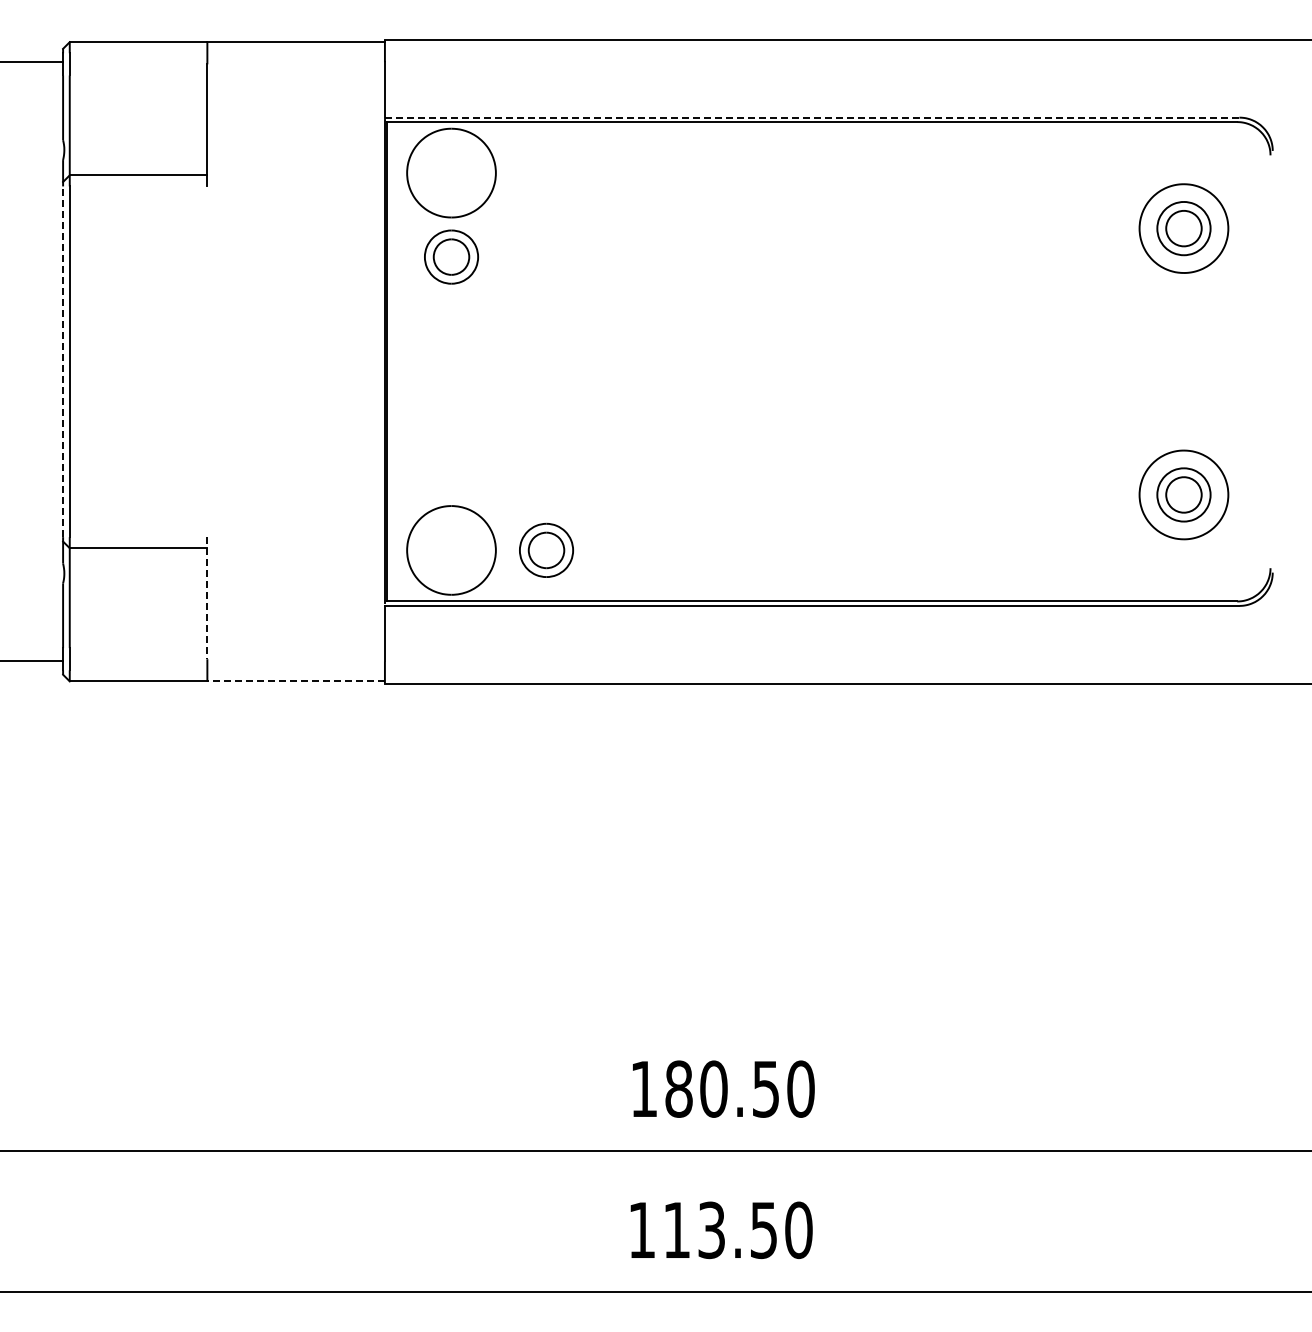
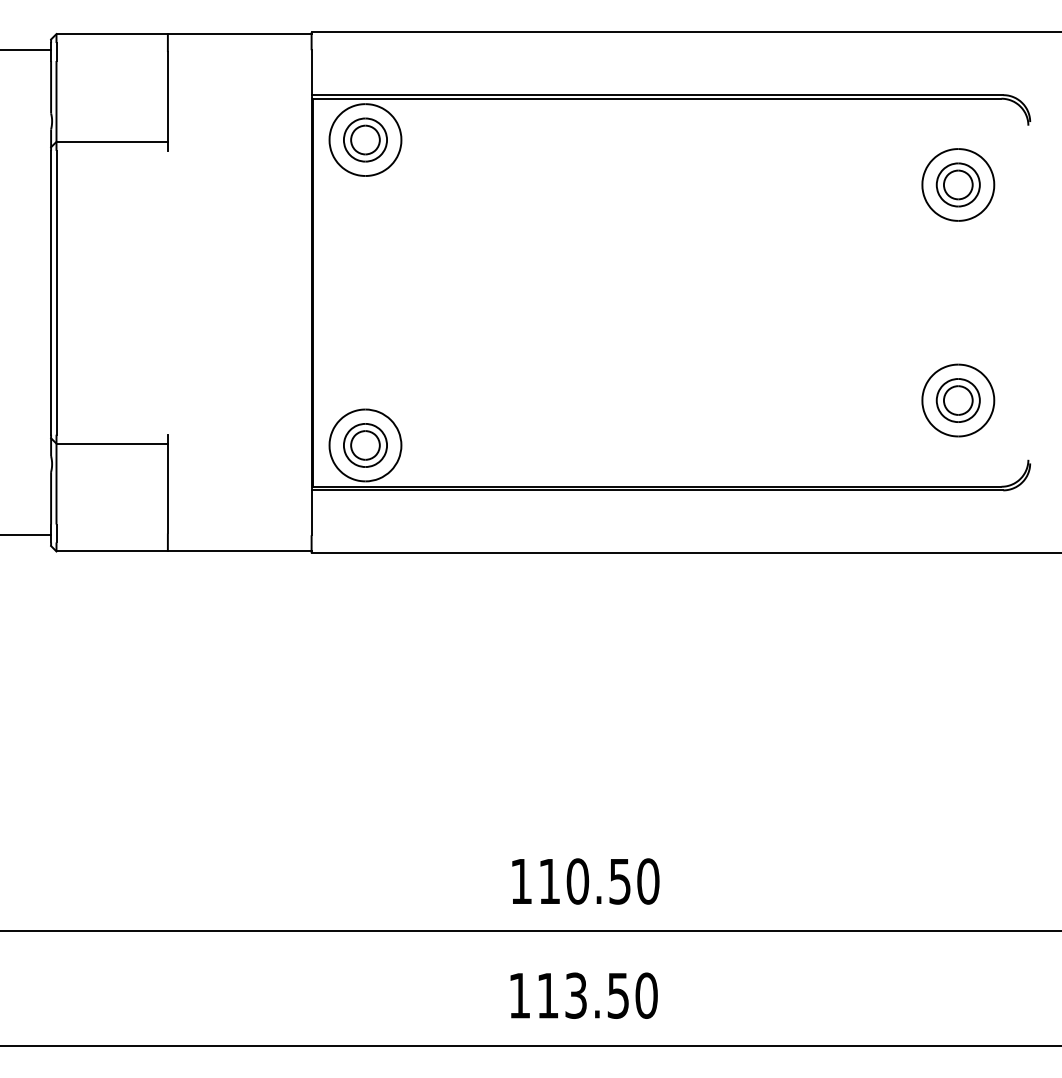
line: (811, 117) -> (656, 95), dashed -> solid
part: (451, 256) -> (365, 139), moved
line: (63, 361) -> (51, 292), dashed -> solid
part: (546, 549) -> (365, 444), moved
line: (207, 598) -> (167, 484), dashed -> solid
line: (296, 681) -> (240, 551), dashed -> solid
text: (678, 1088) -> (549, 880), 180.50 -> 110.50

